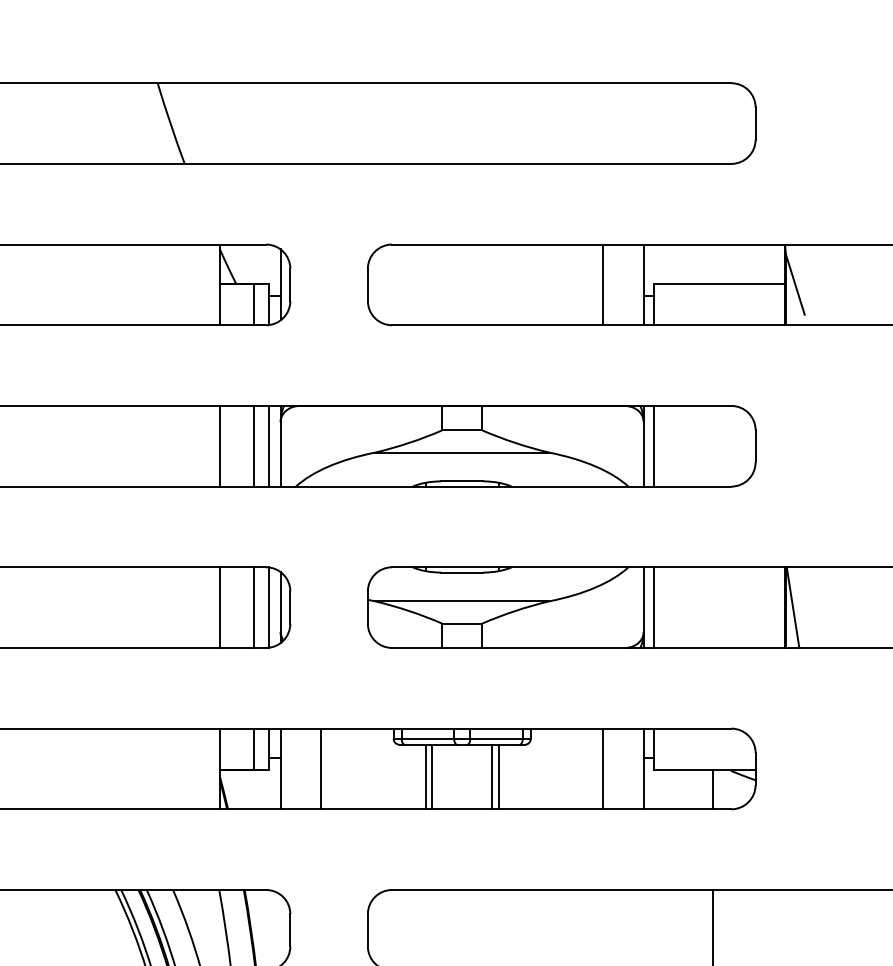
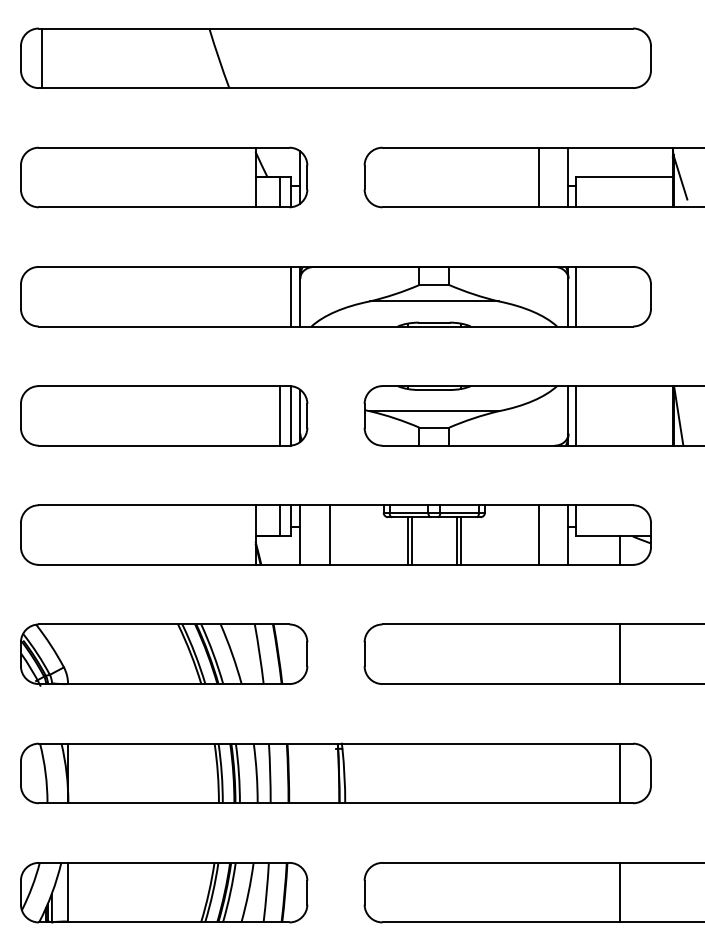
line: (220, 445) -> (255, 296), removed
line: (253, 445) -> (280, 296), removed
line: (220, 607) -> (255, 415), removed

